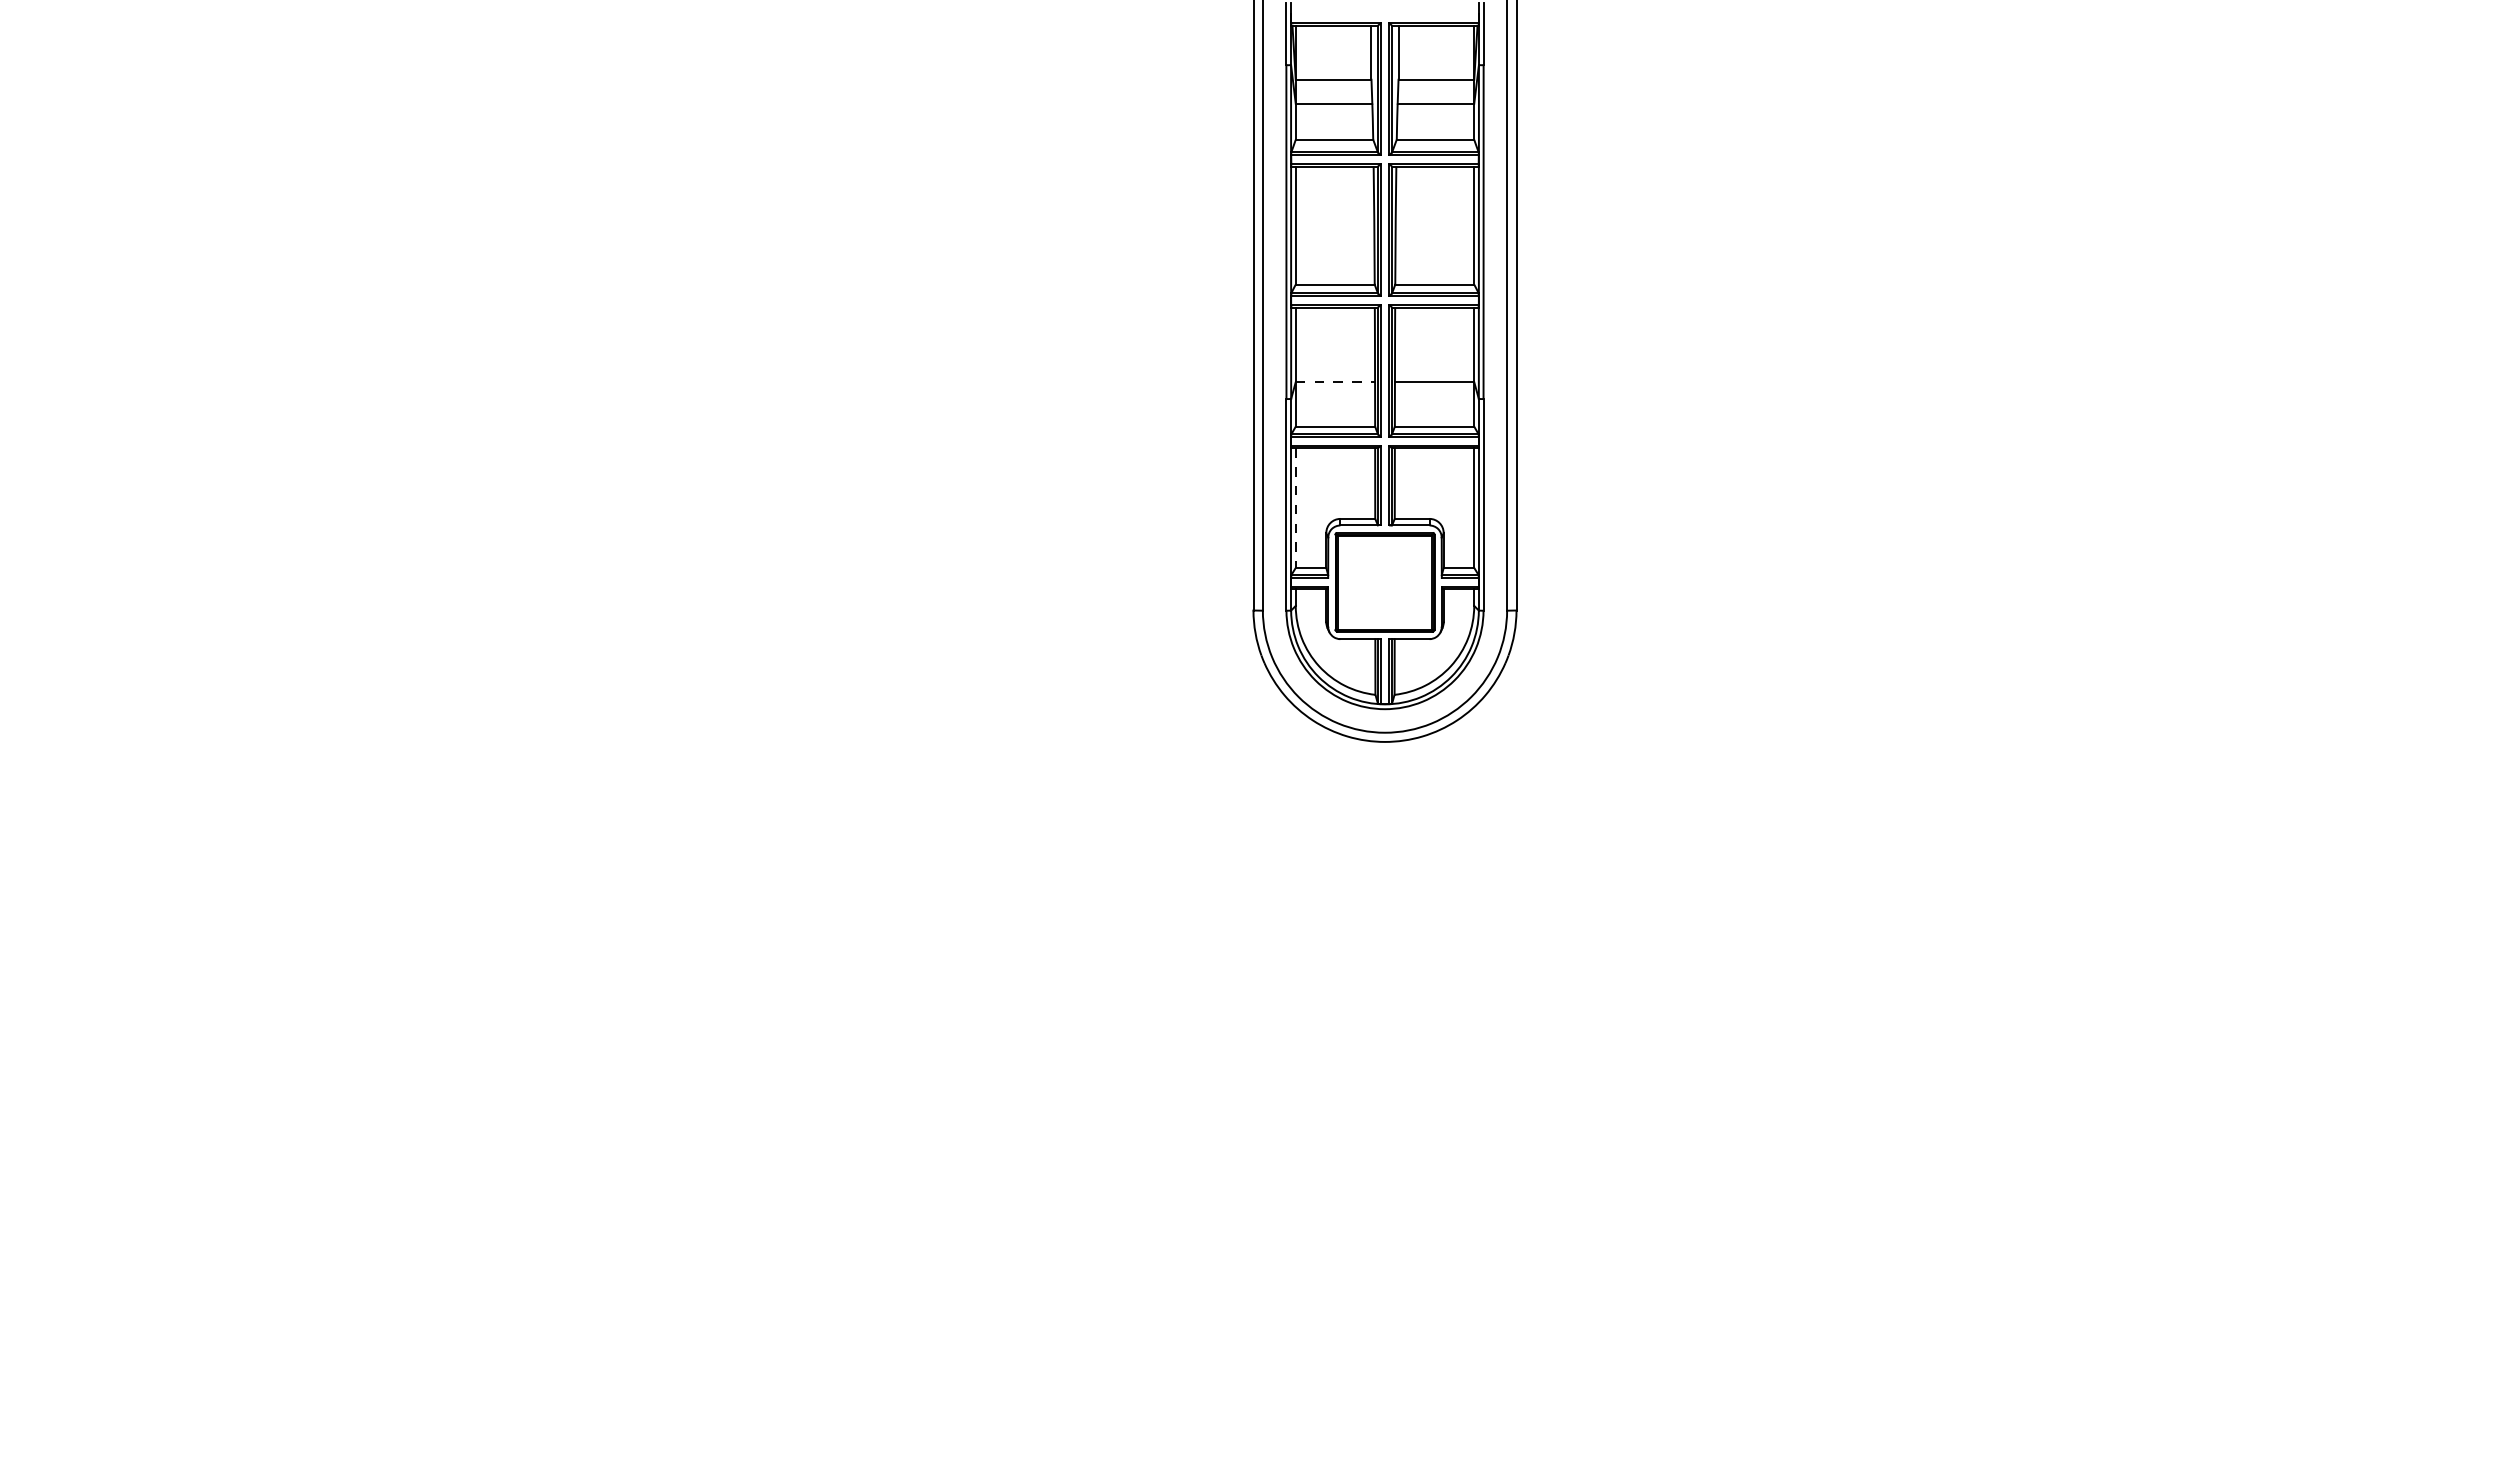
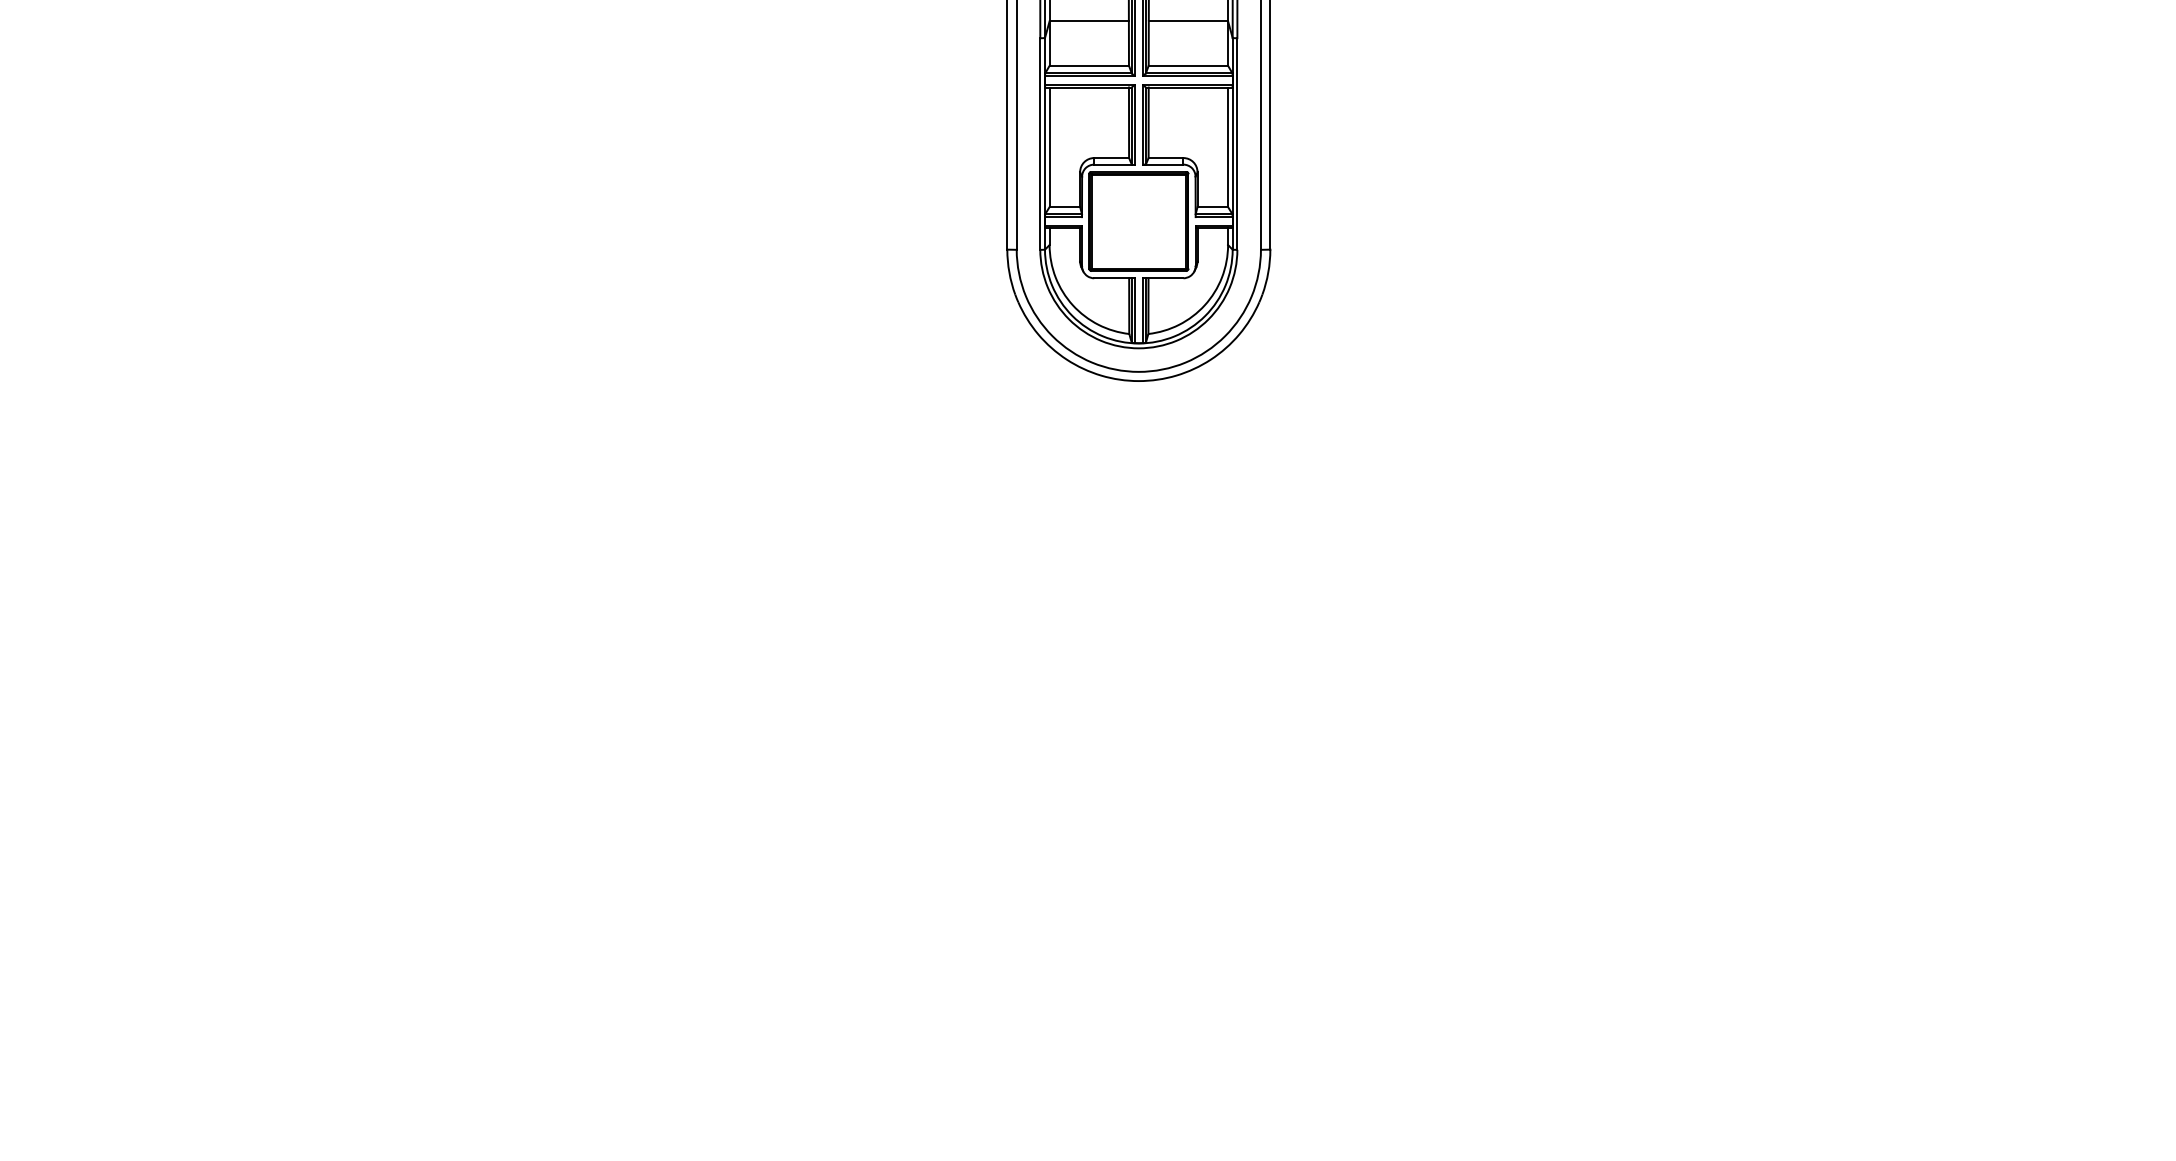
line: (1335, 382) -> (1089, 21), dashed -> solid
line: (1295, 508) -> (1049, 147), dashed -> solid

